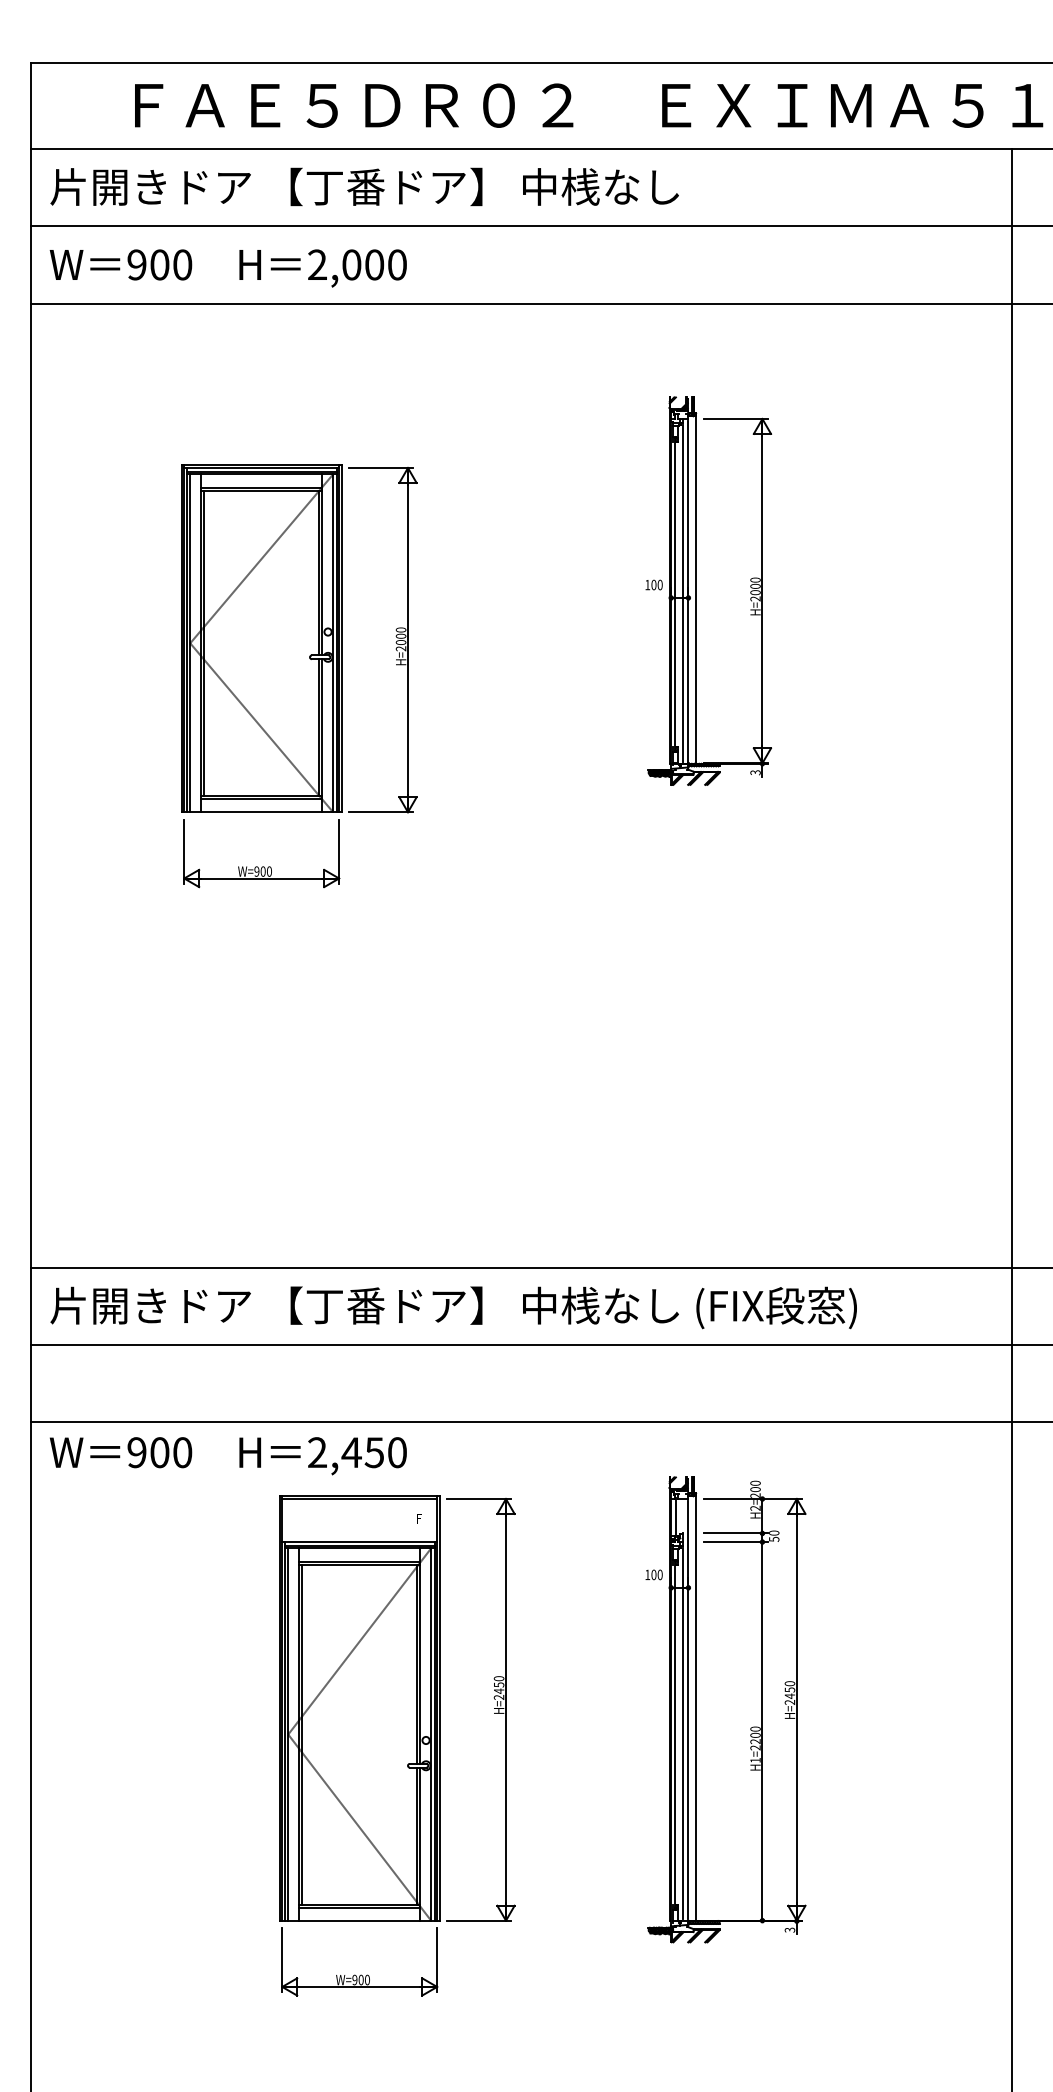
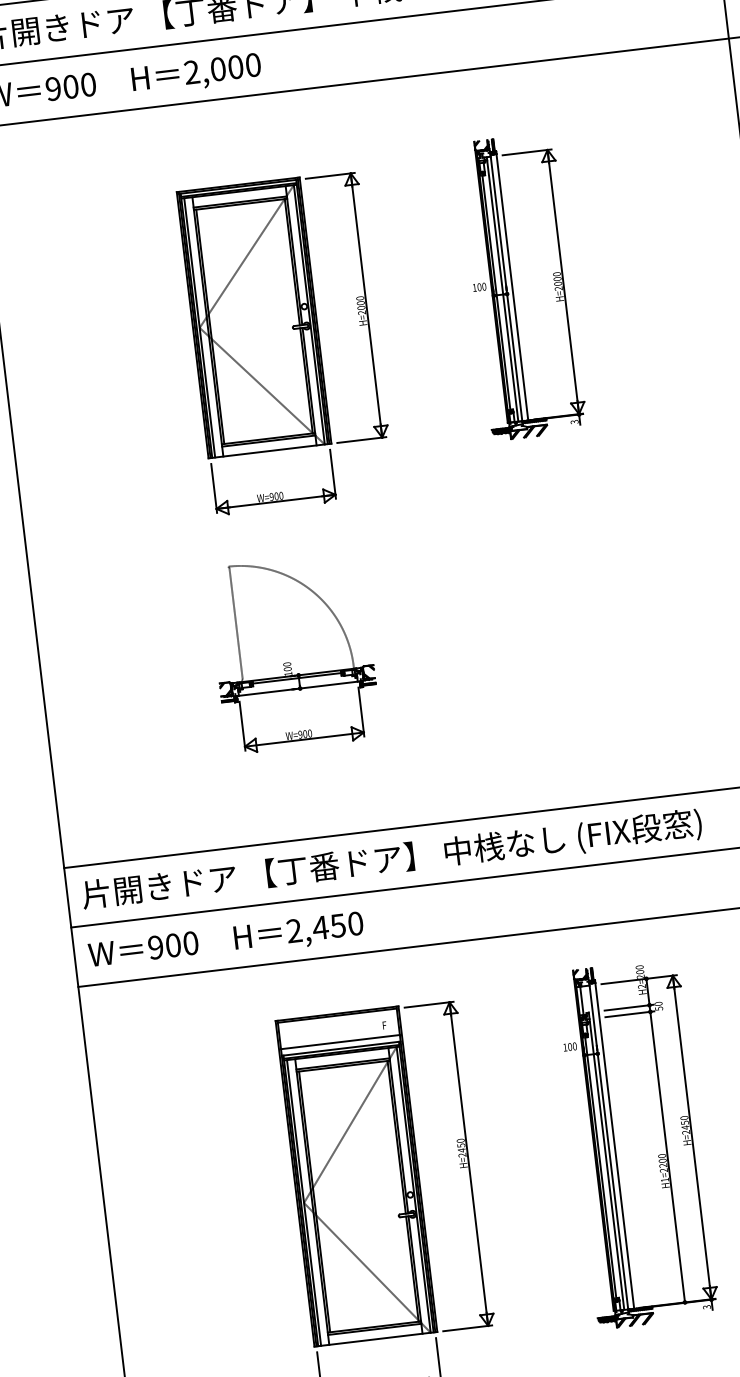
part: (299, 676) -> (286, 343), moved
part: (353, 1038) -> (290, 662), added
text: (227, 1456) -> (225, 942), moved
line: (359, 1533) -> (340, 1042), added

